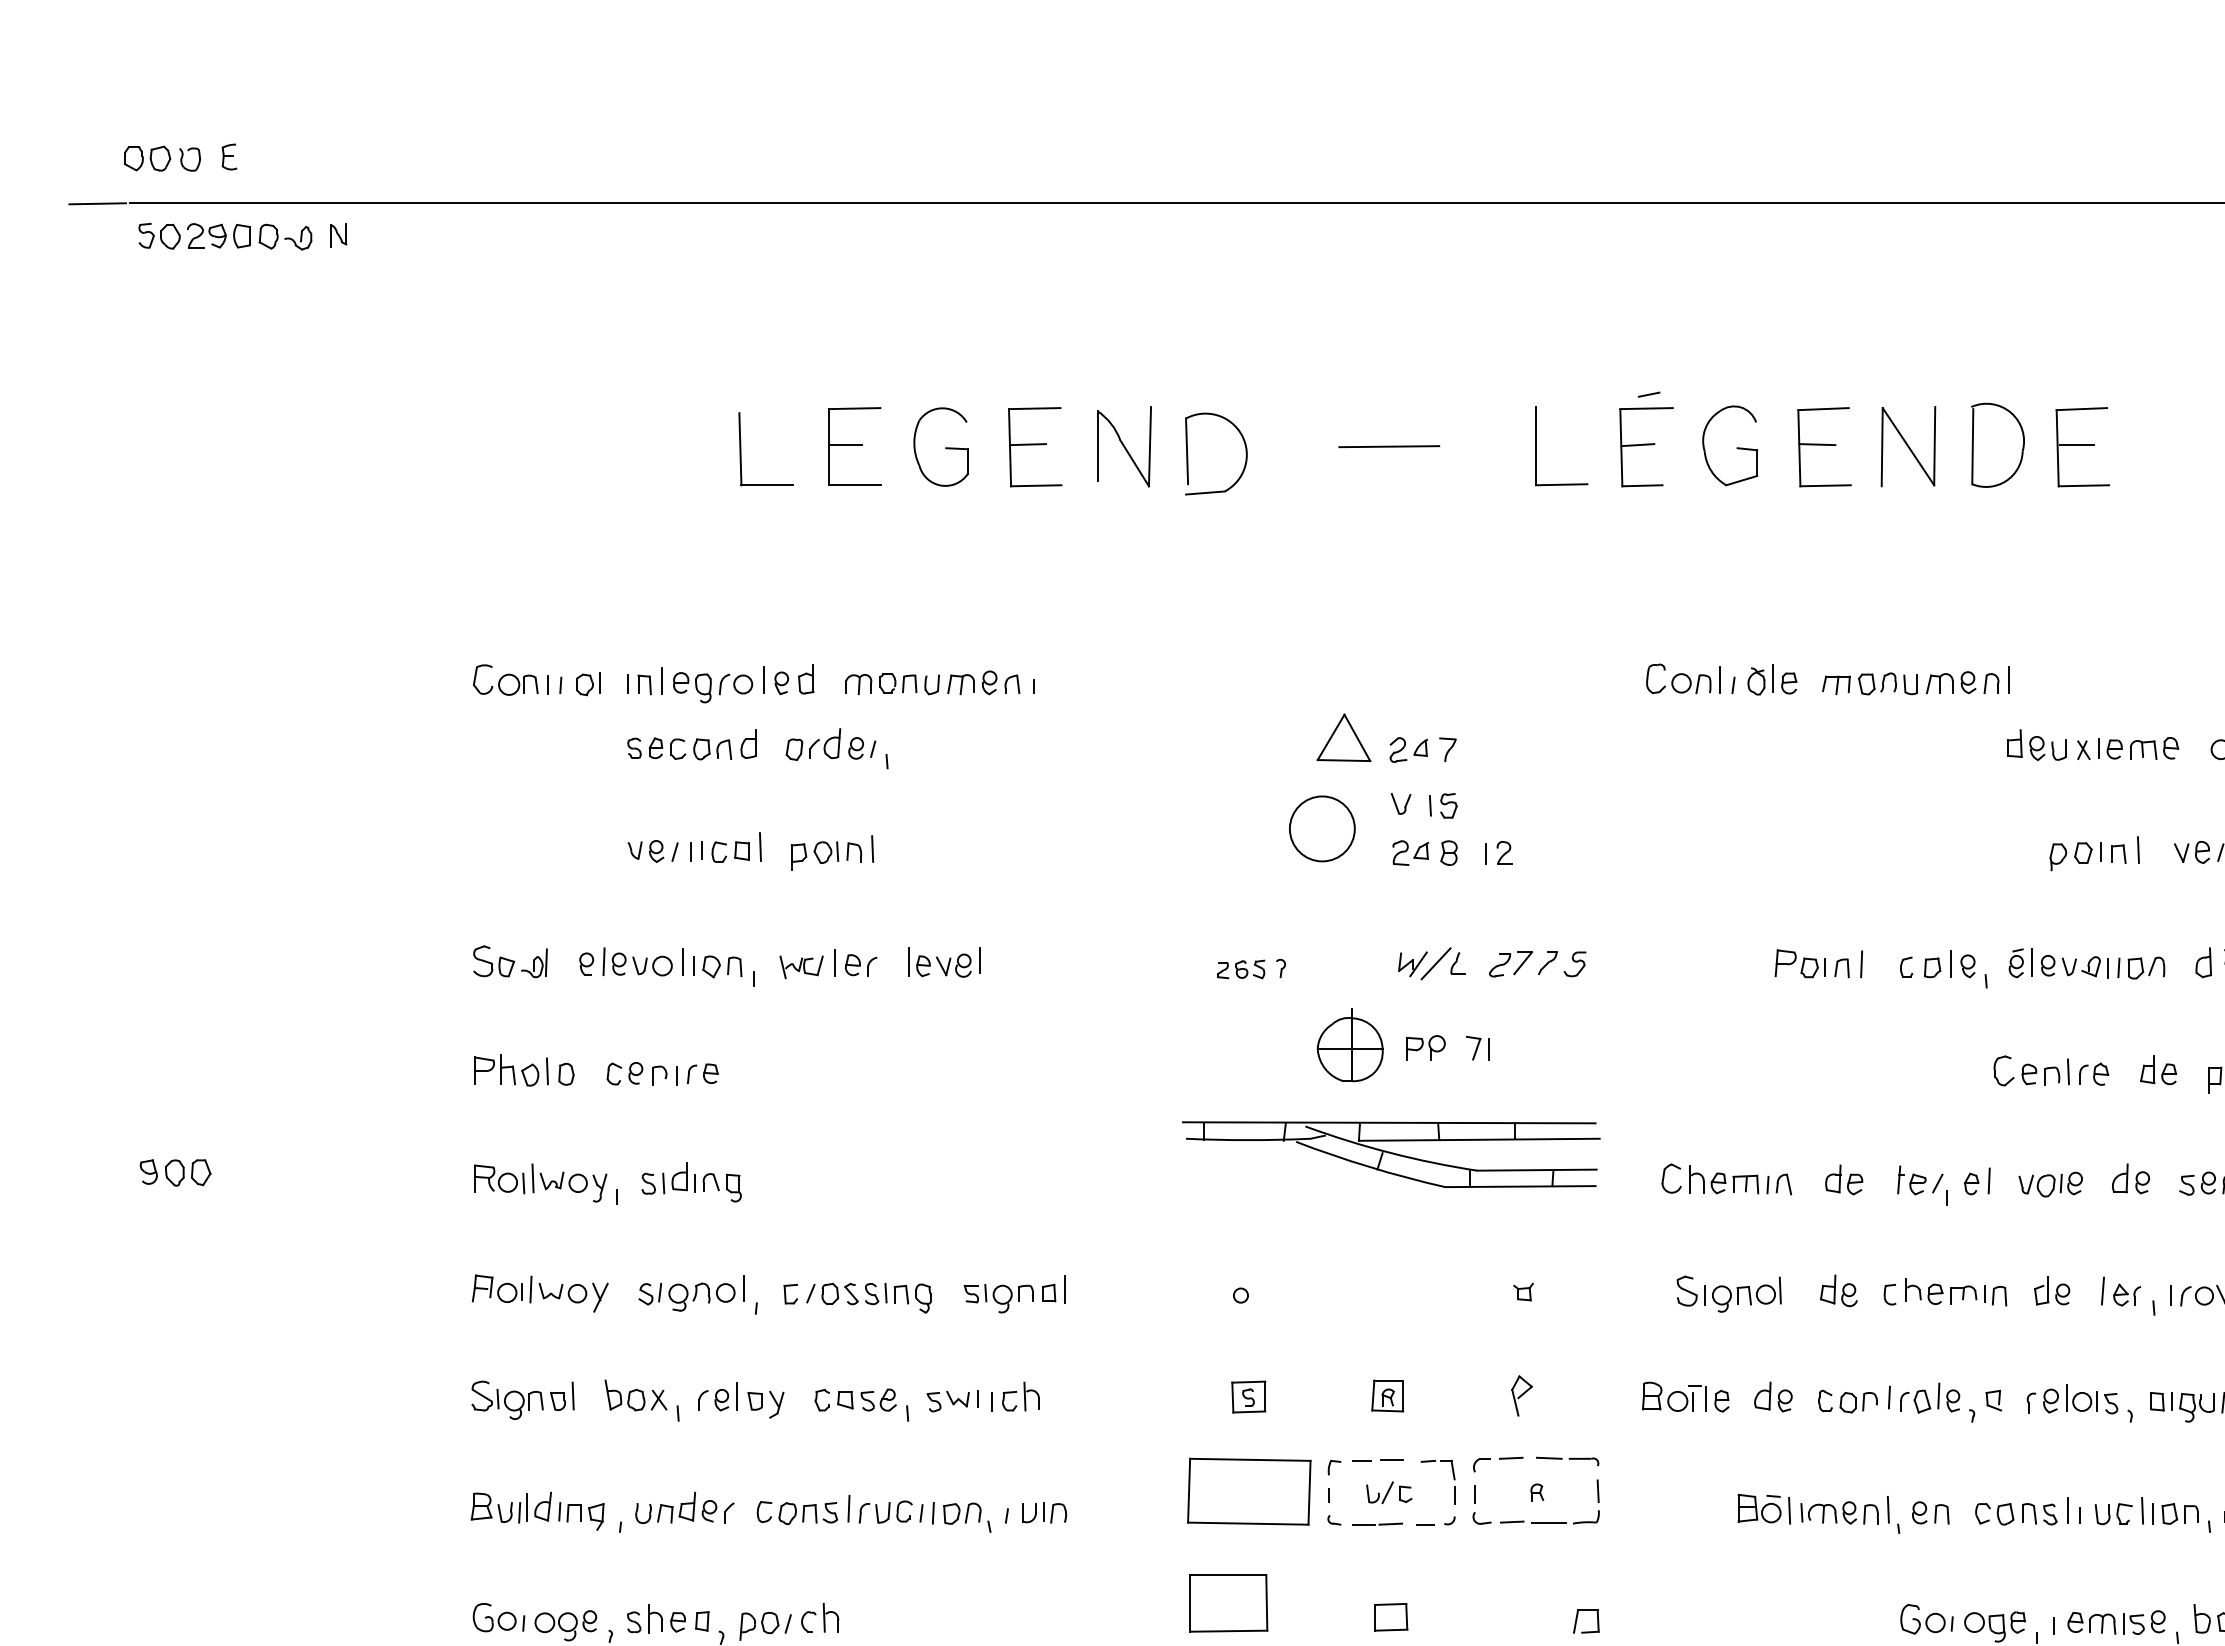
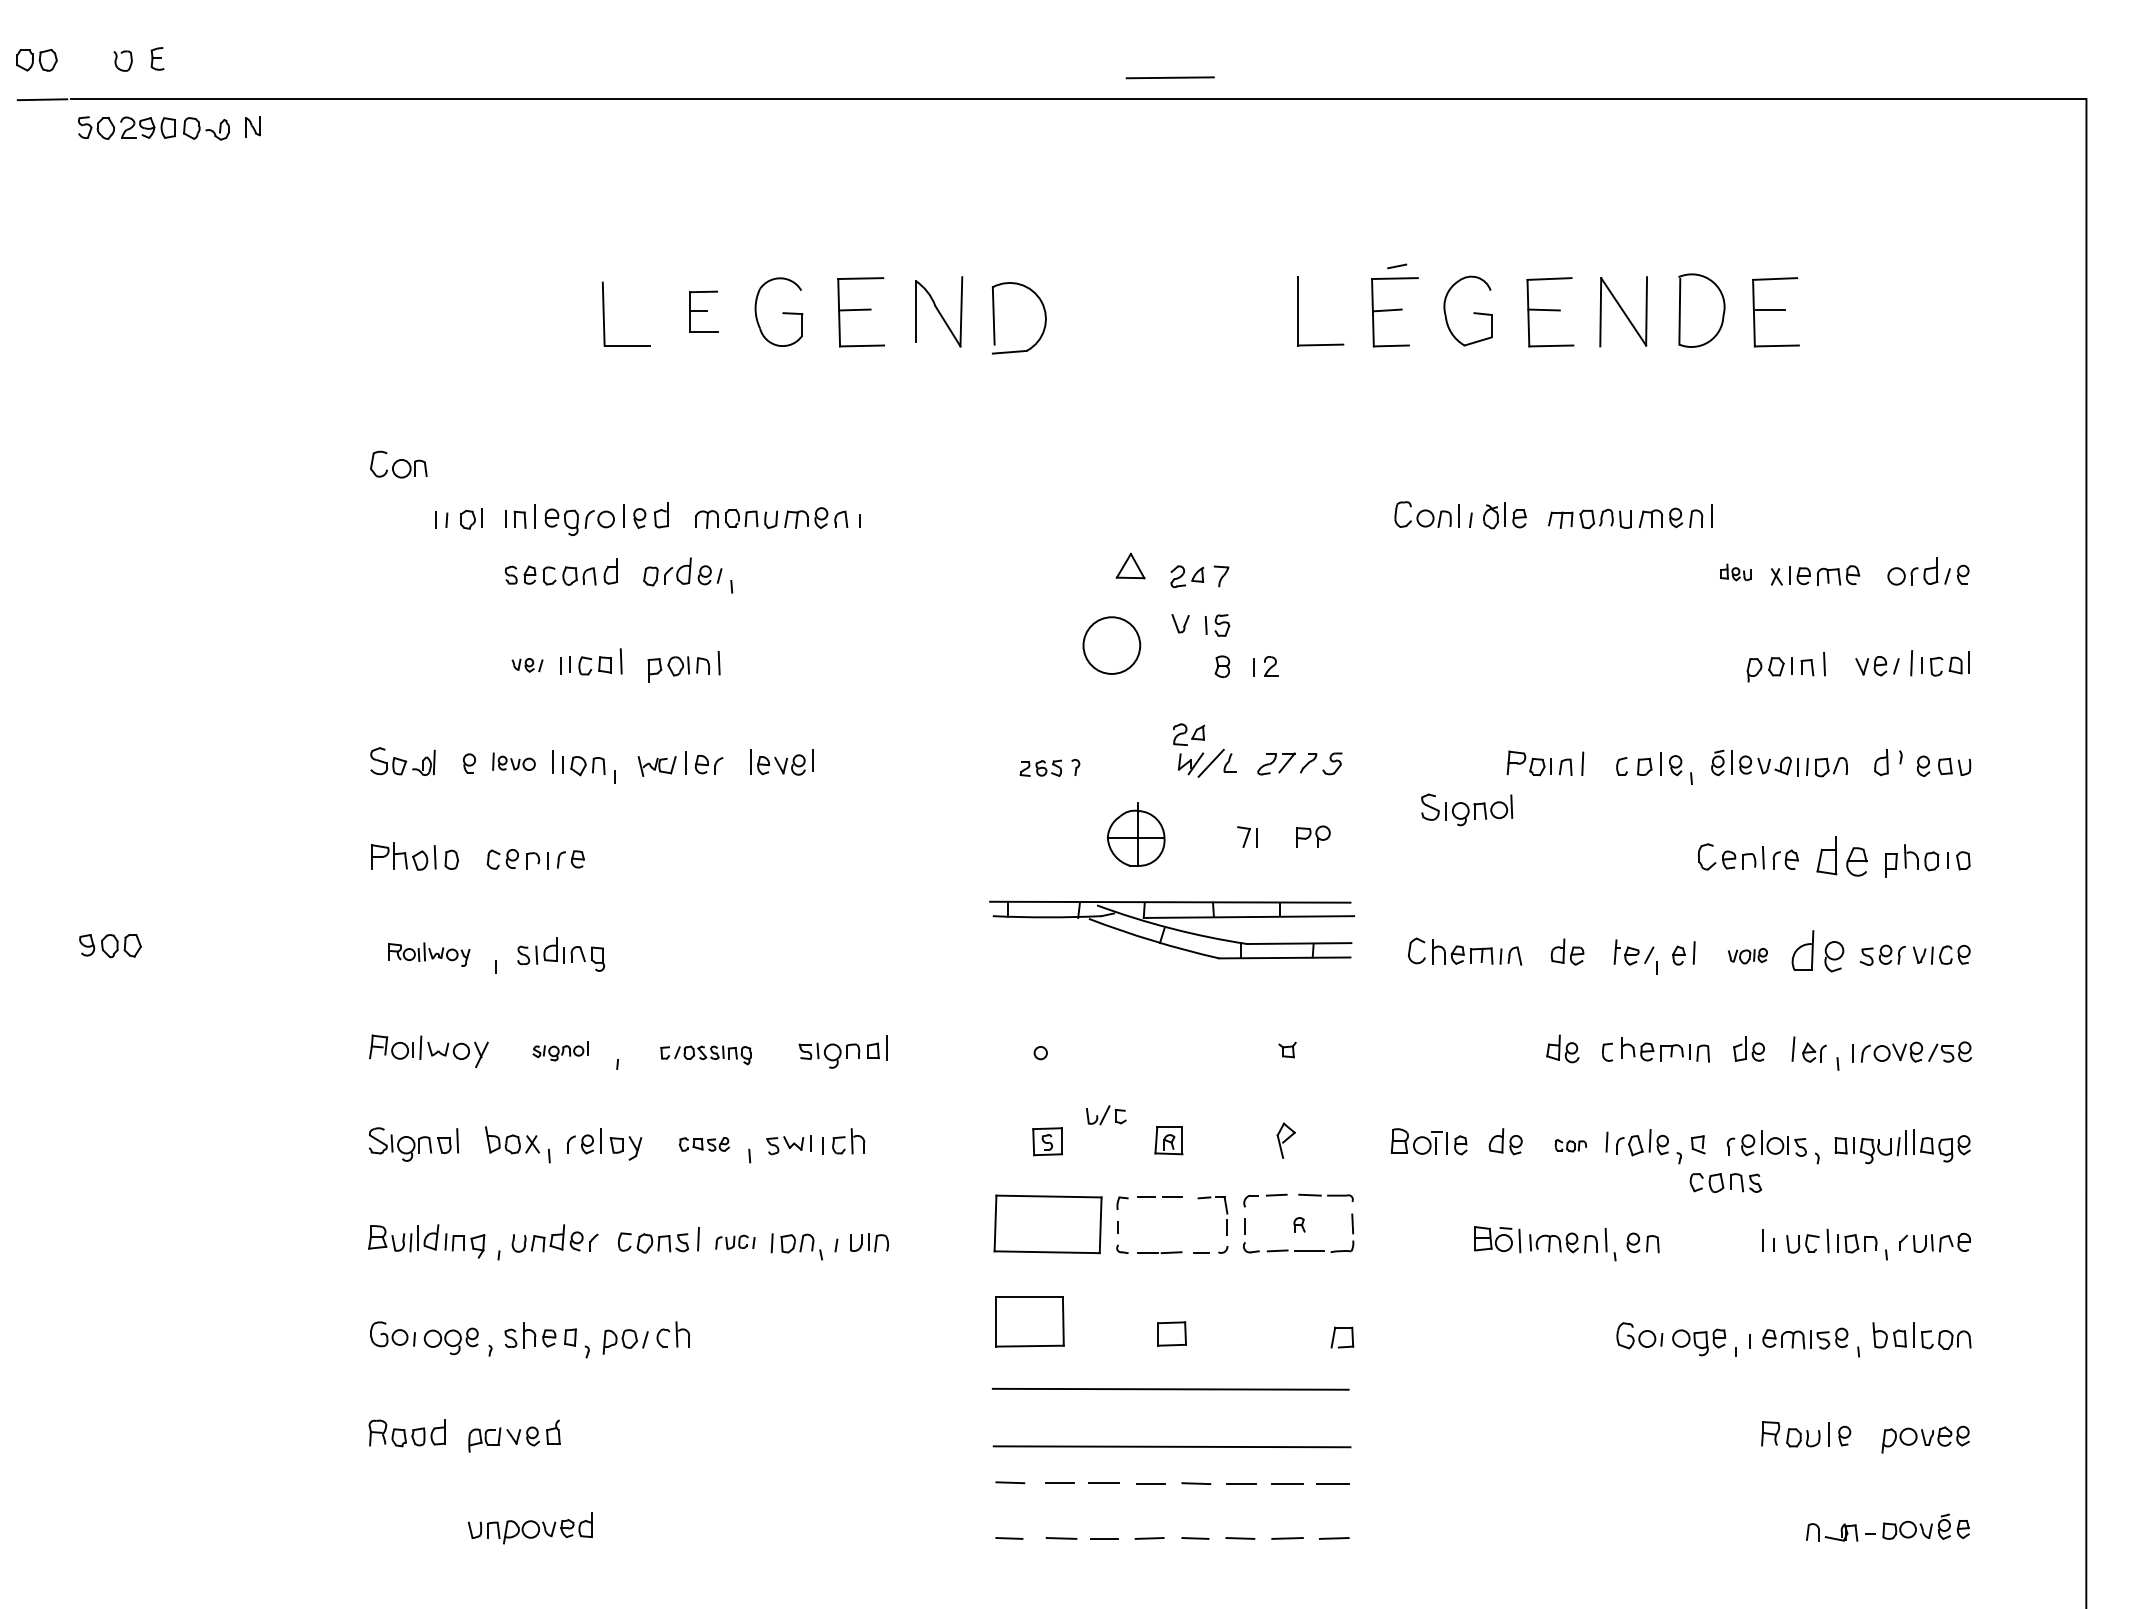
part: (146, 157) -> (36, 59), moved
part: (854, 446) -> (703, 311), size x0.6
line: (1388, 446) -> (1169, 77), moved
part: (505, 679) -> (398, 464), moved
part: (1343, 737) -> (1130, 565), size x0.6
part: (2036, 745) -> (1735, 572), size x0.6
part: (653, 851) -> (527, 665), size x0.7
part: (1410, 852) -> (1188, 734), moved
part: (637, 961) -> (513, 761), size x0.7
part: (1426, 1047) -> (1313, 836), moved
part: (2157, 1070) -> (1841, 856), size x1.6
part: (2130, 1178) -> (1817, 950), size x1.6
part: (540, 1182) -> (429, 954), size x0.7
part: (2050, 1183) -> (1747, 955), size x0.7
part: (690, 1293) -> (560, 1051), size x0.6
part: (1729, 1293) -> (1467, 809), moved
part: (856, 1298) -> (705, 1055), size x0.7
part: (855, 1400) -> (704, 1144), size x0.7
part: (1847, 1401) -> (1570, 1145), size x0.6
part: (1389, 1493) -> (1106, 1115), moved
part: (891, 1512) -> (735, 1242), size x0.7
part: (2015, 1513) -> (1725, 1182), moved

